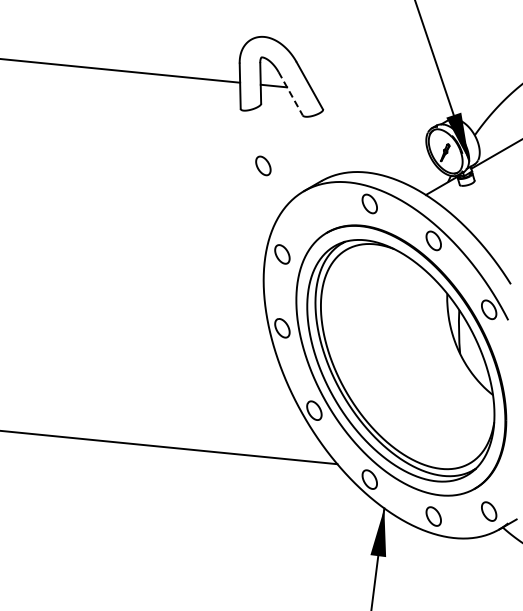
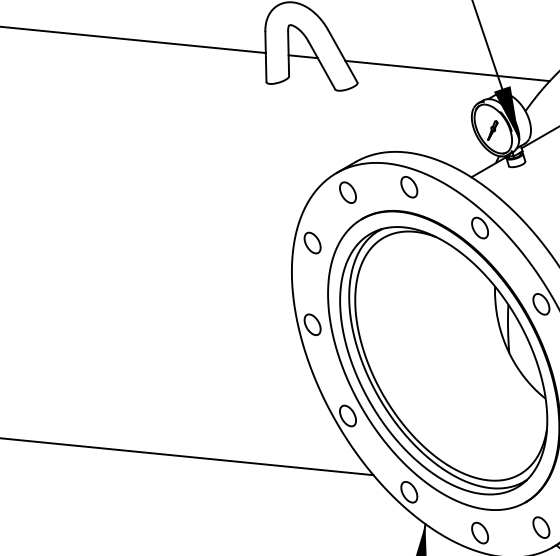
line: (290, 93) -> (321, 64), dashed -> solid
line: (404, 98) -> (447, 70), added
part: (263, 165) -> (348, 192), moved

